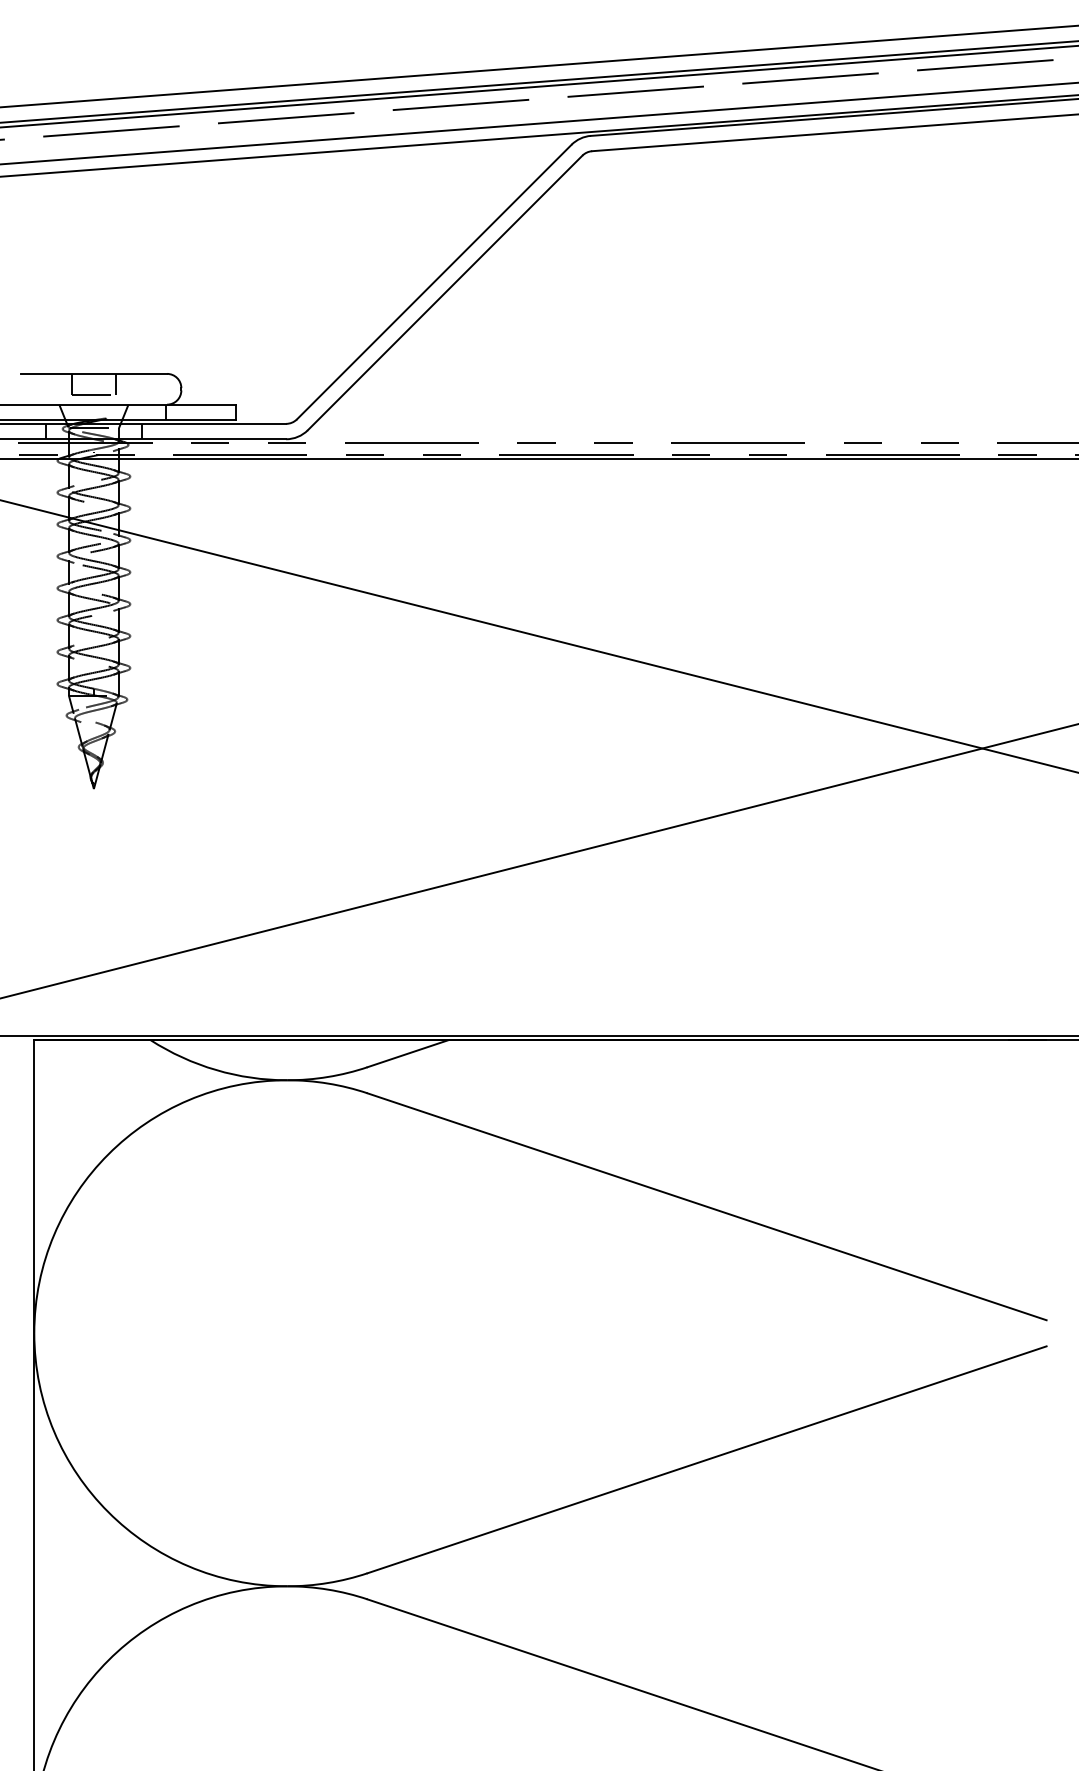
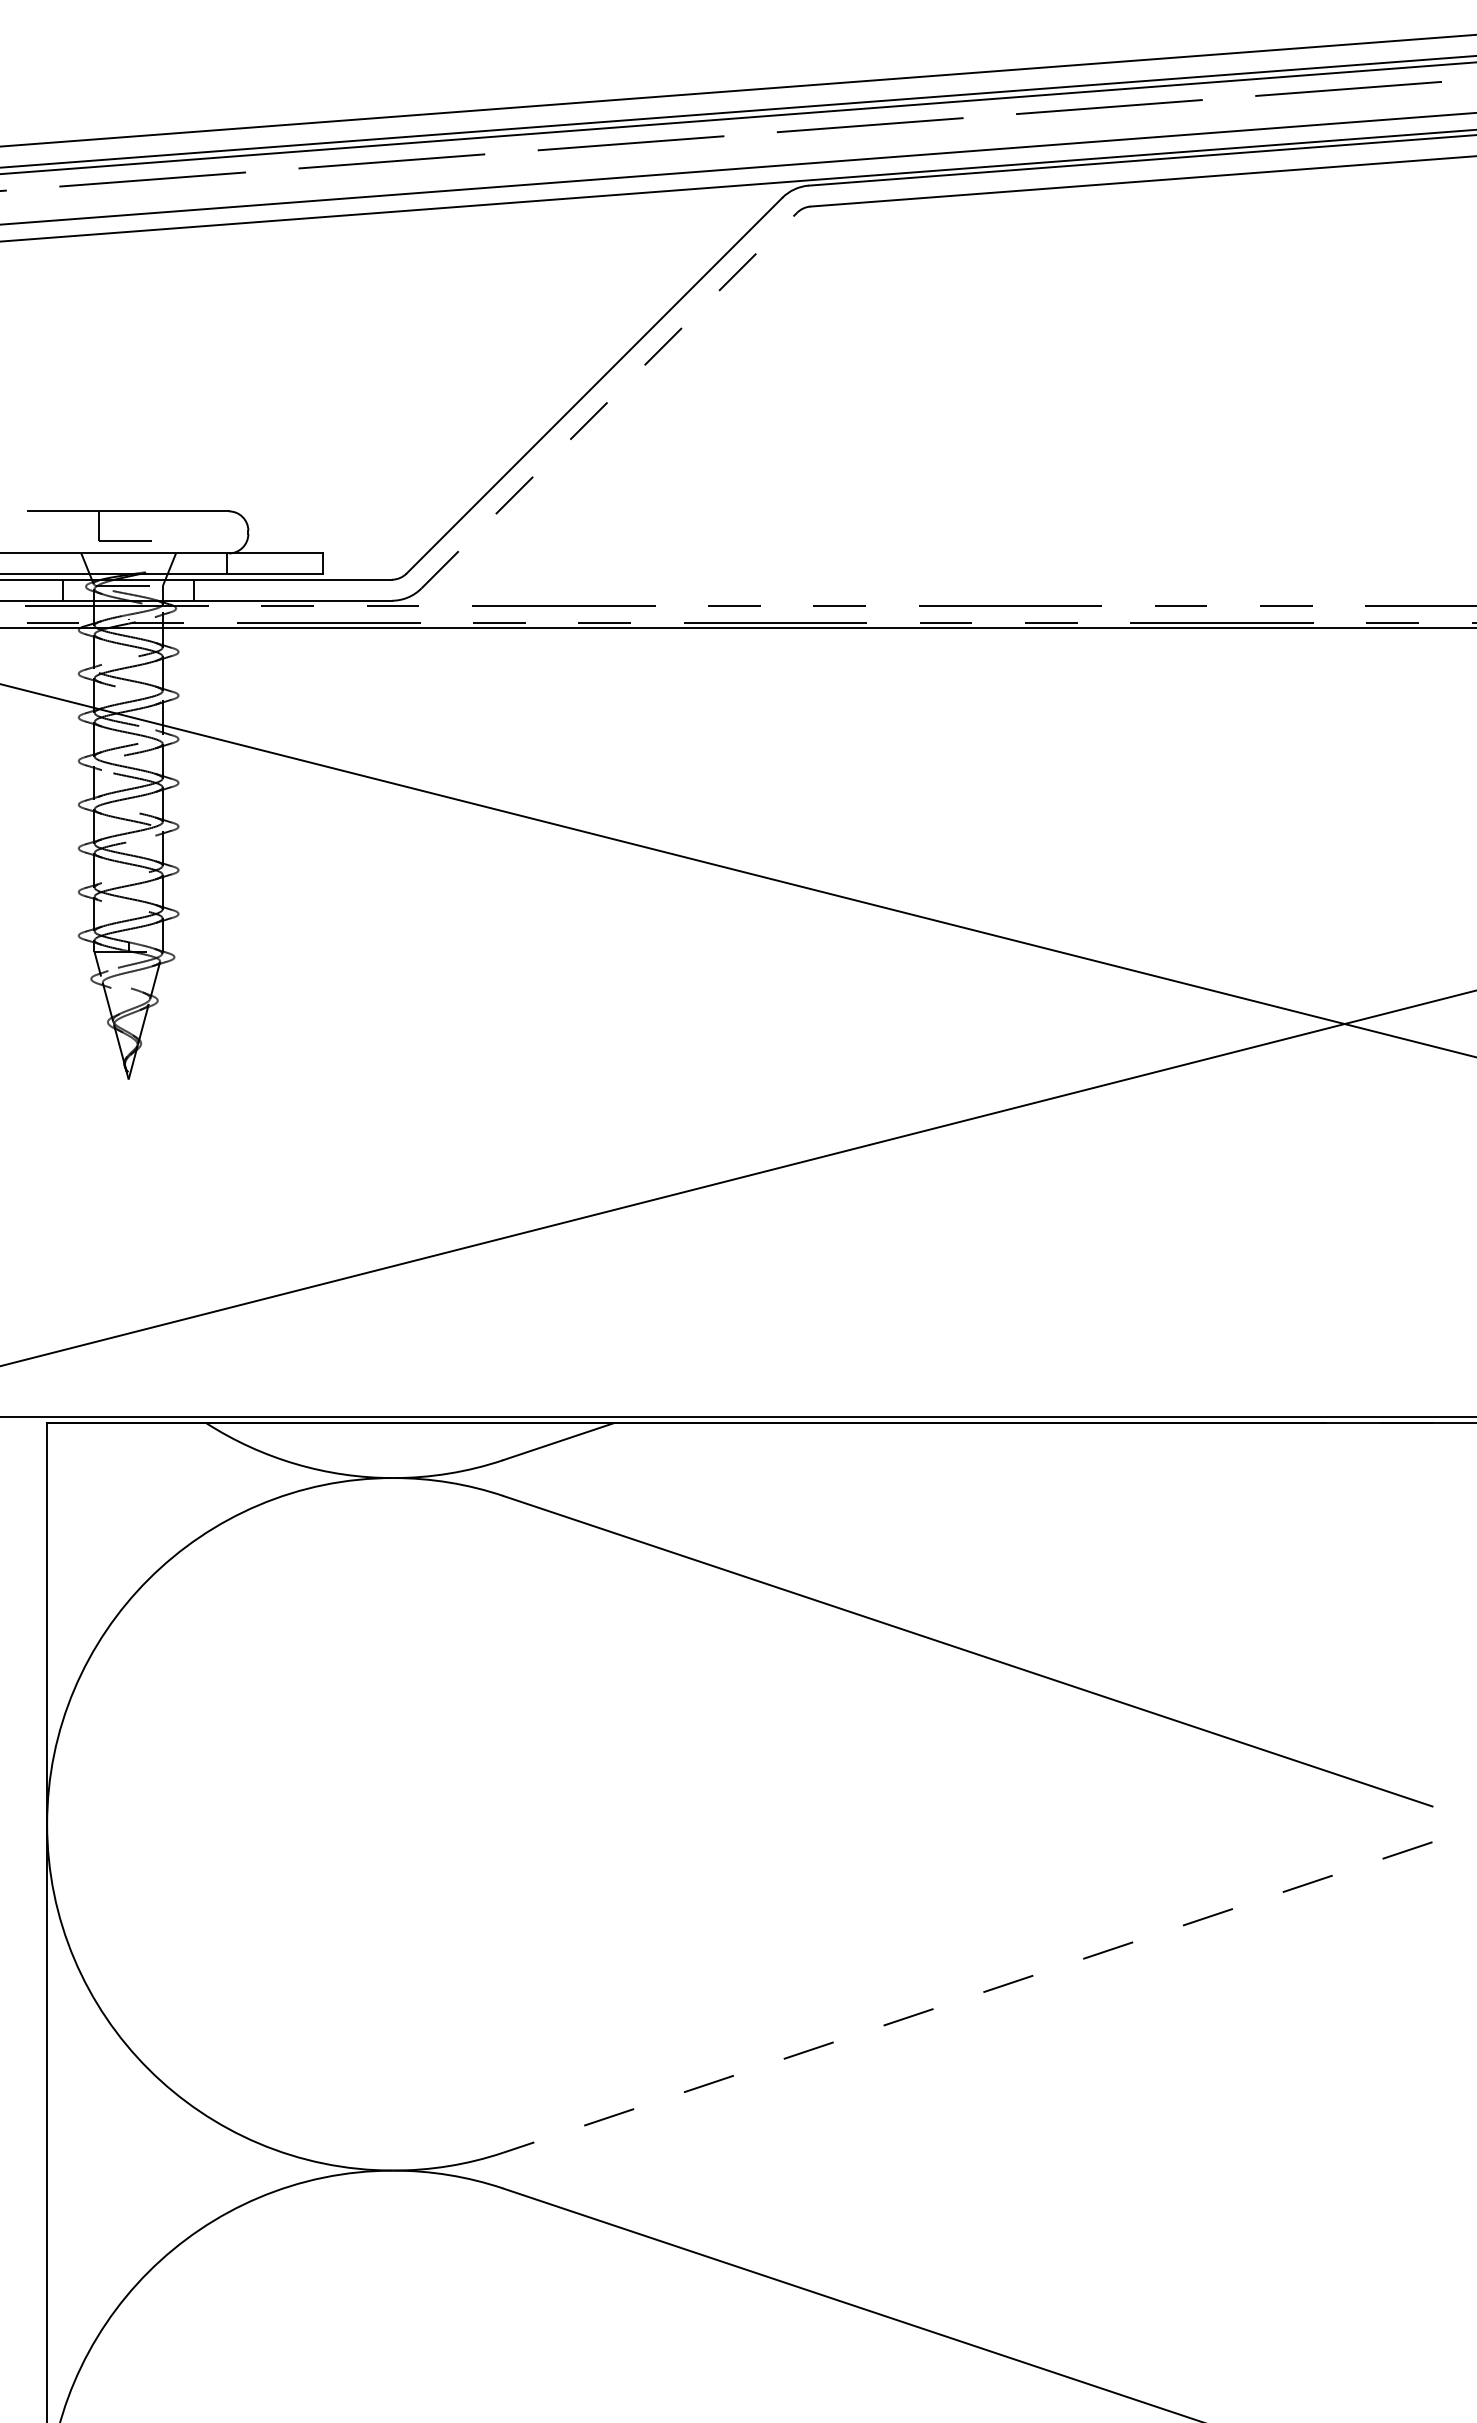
line: (445, 292) -> (609, 400), solid -> dashed
line: (115, 384) -> (158, 525), removed
line: (706, 1459) -> (967, 1997), solid -> dashed

